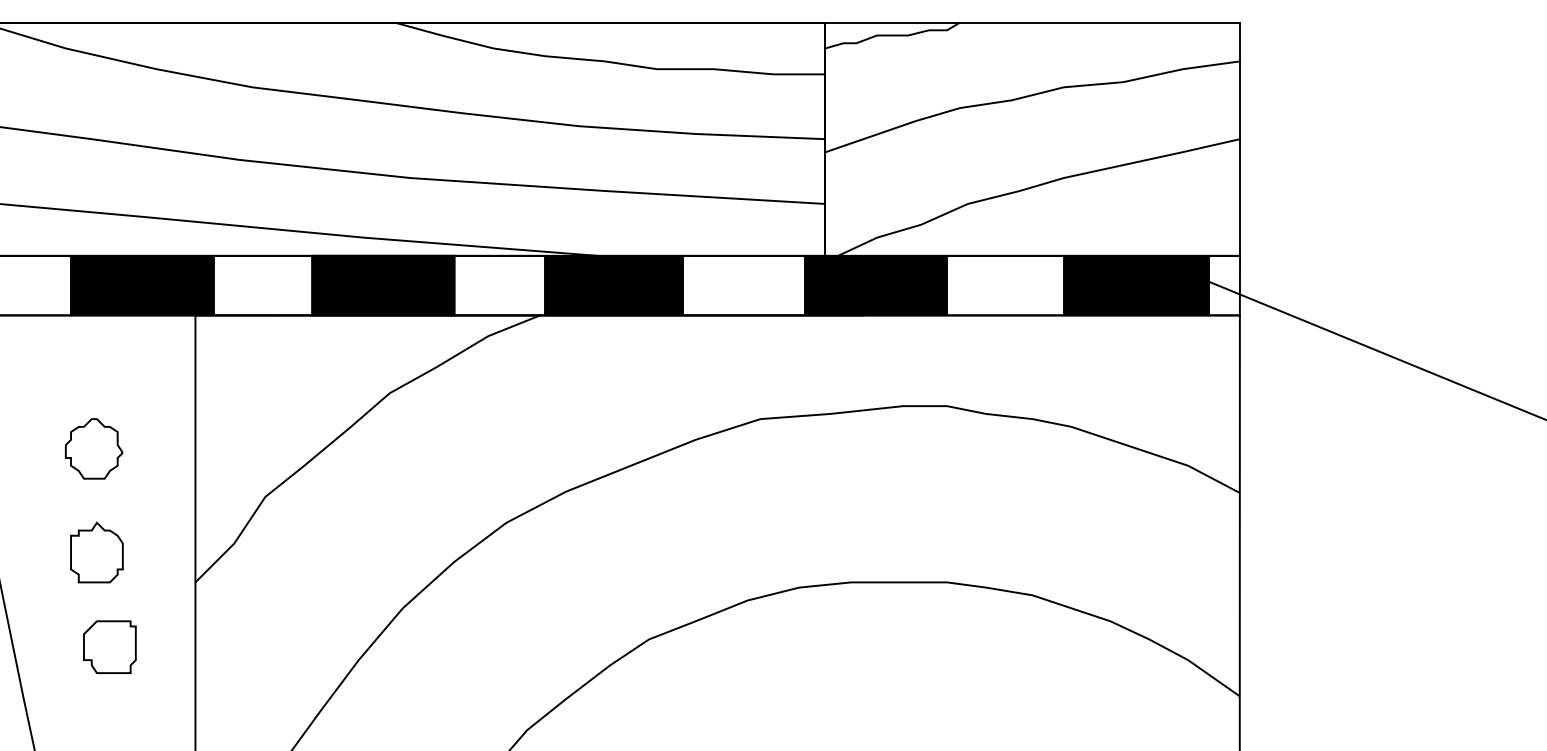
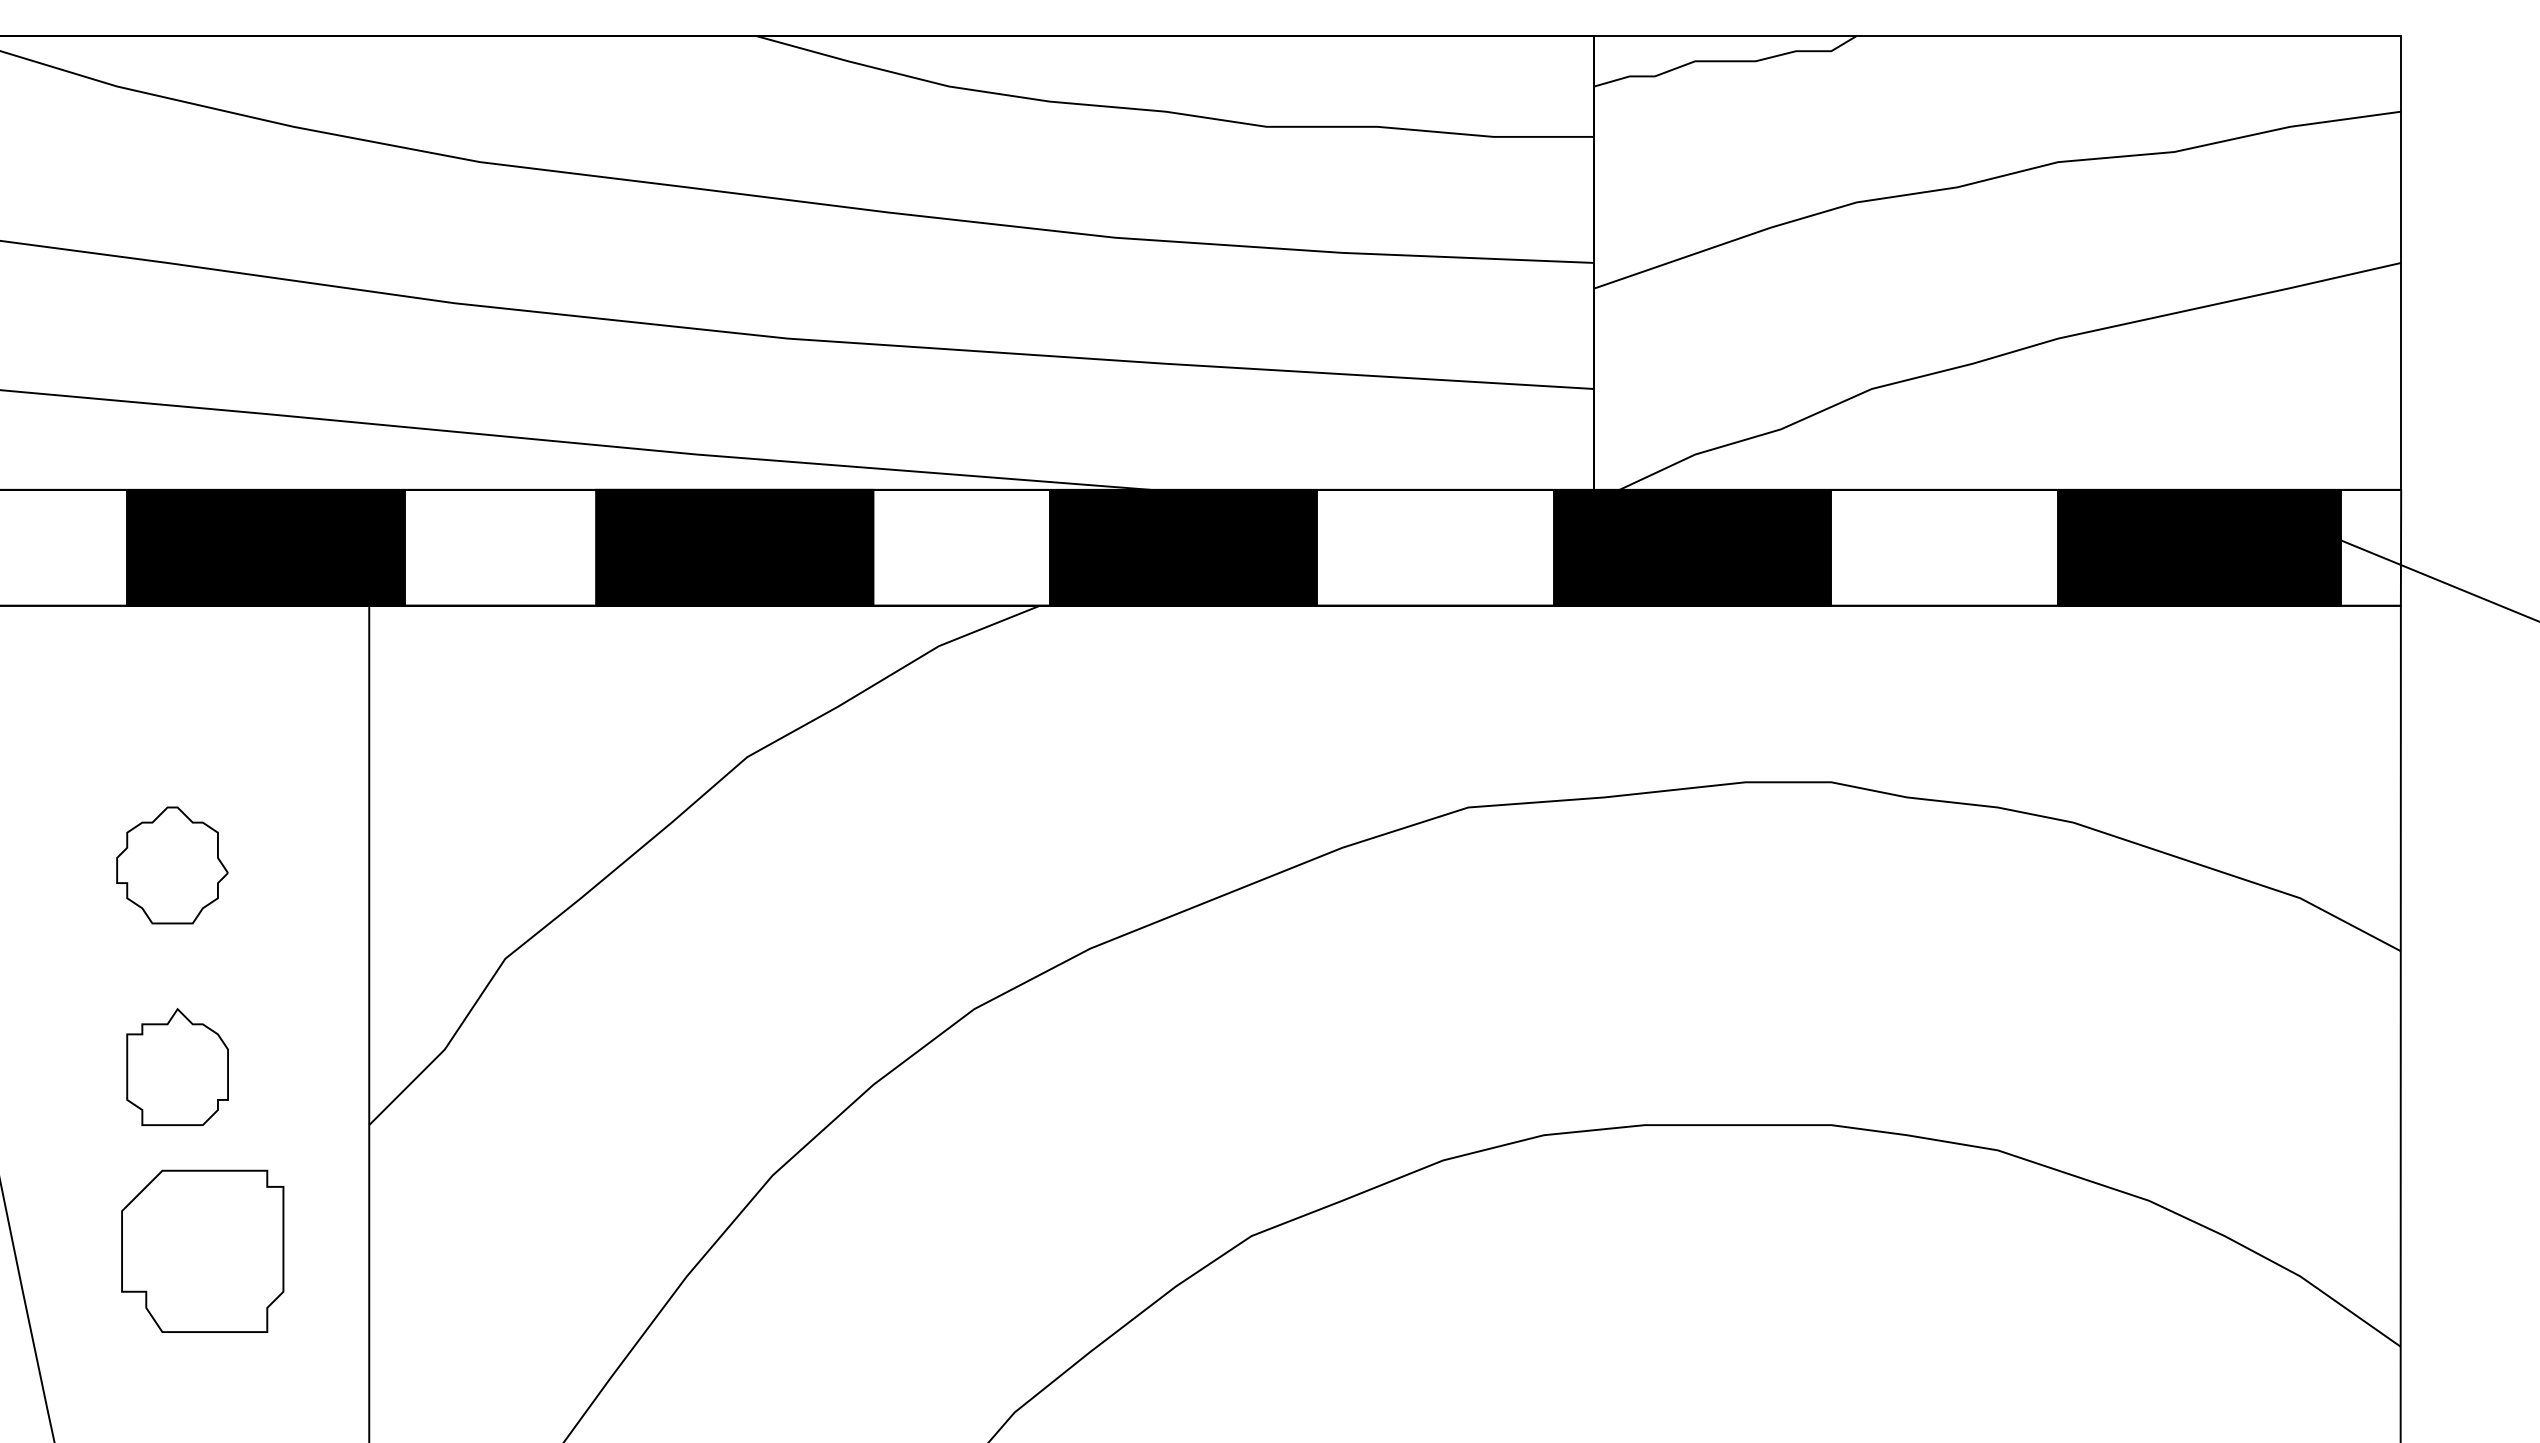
part: (109, 646) -> (202, 1249), size x1.6

